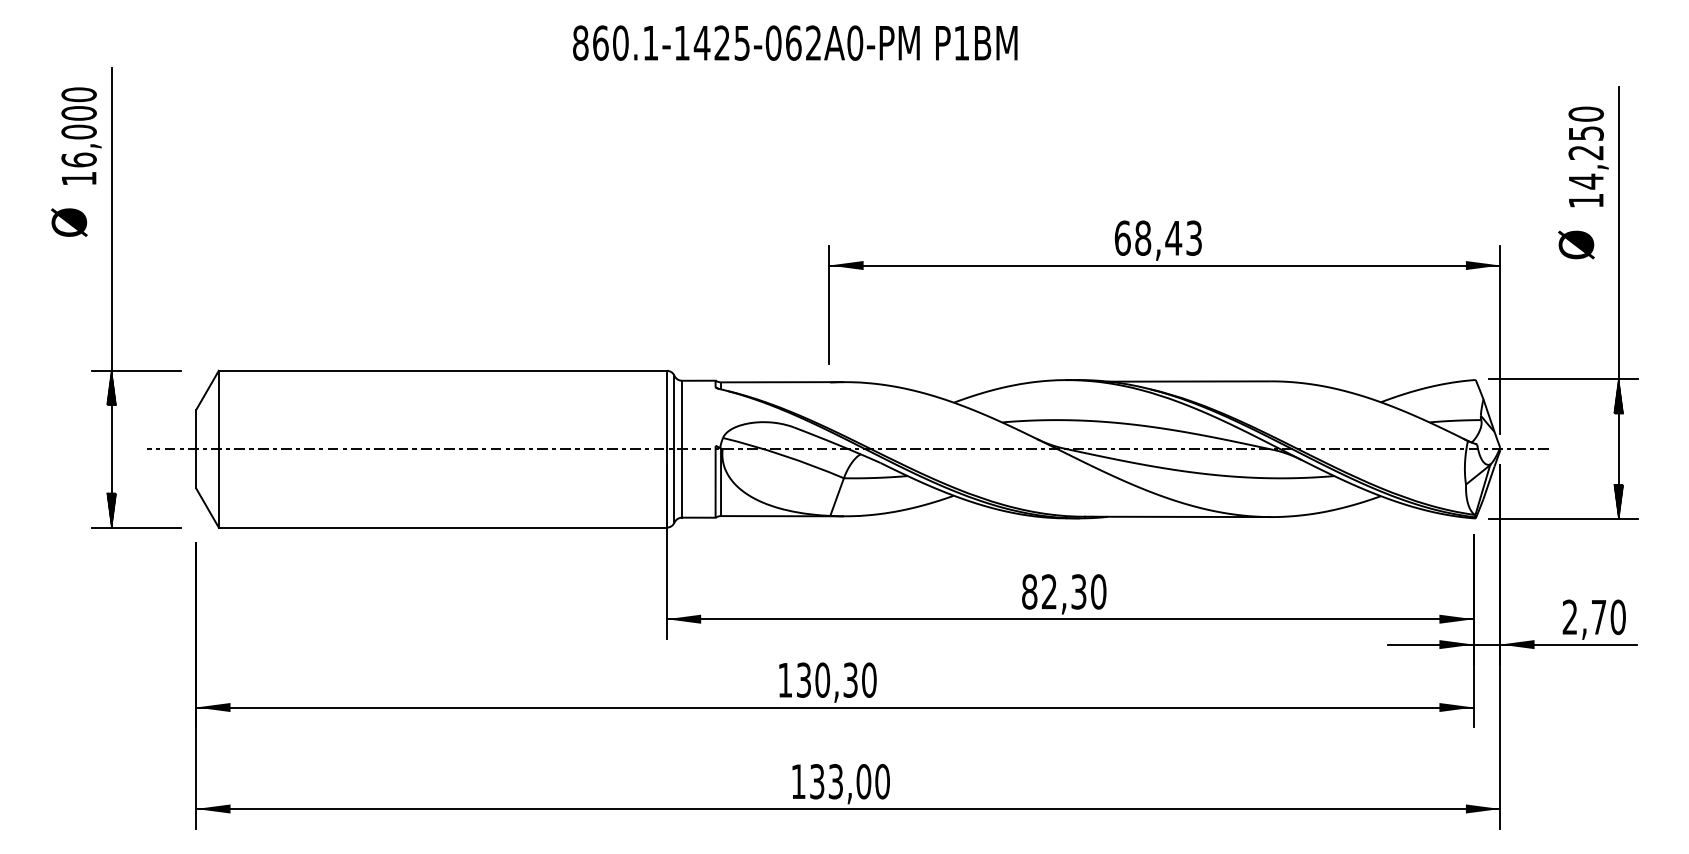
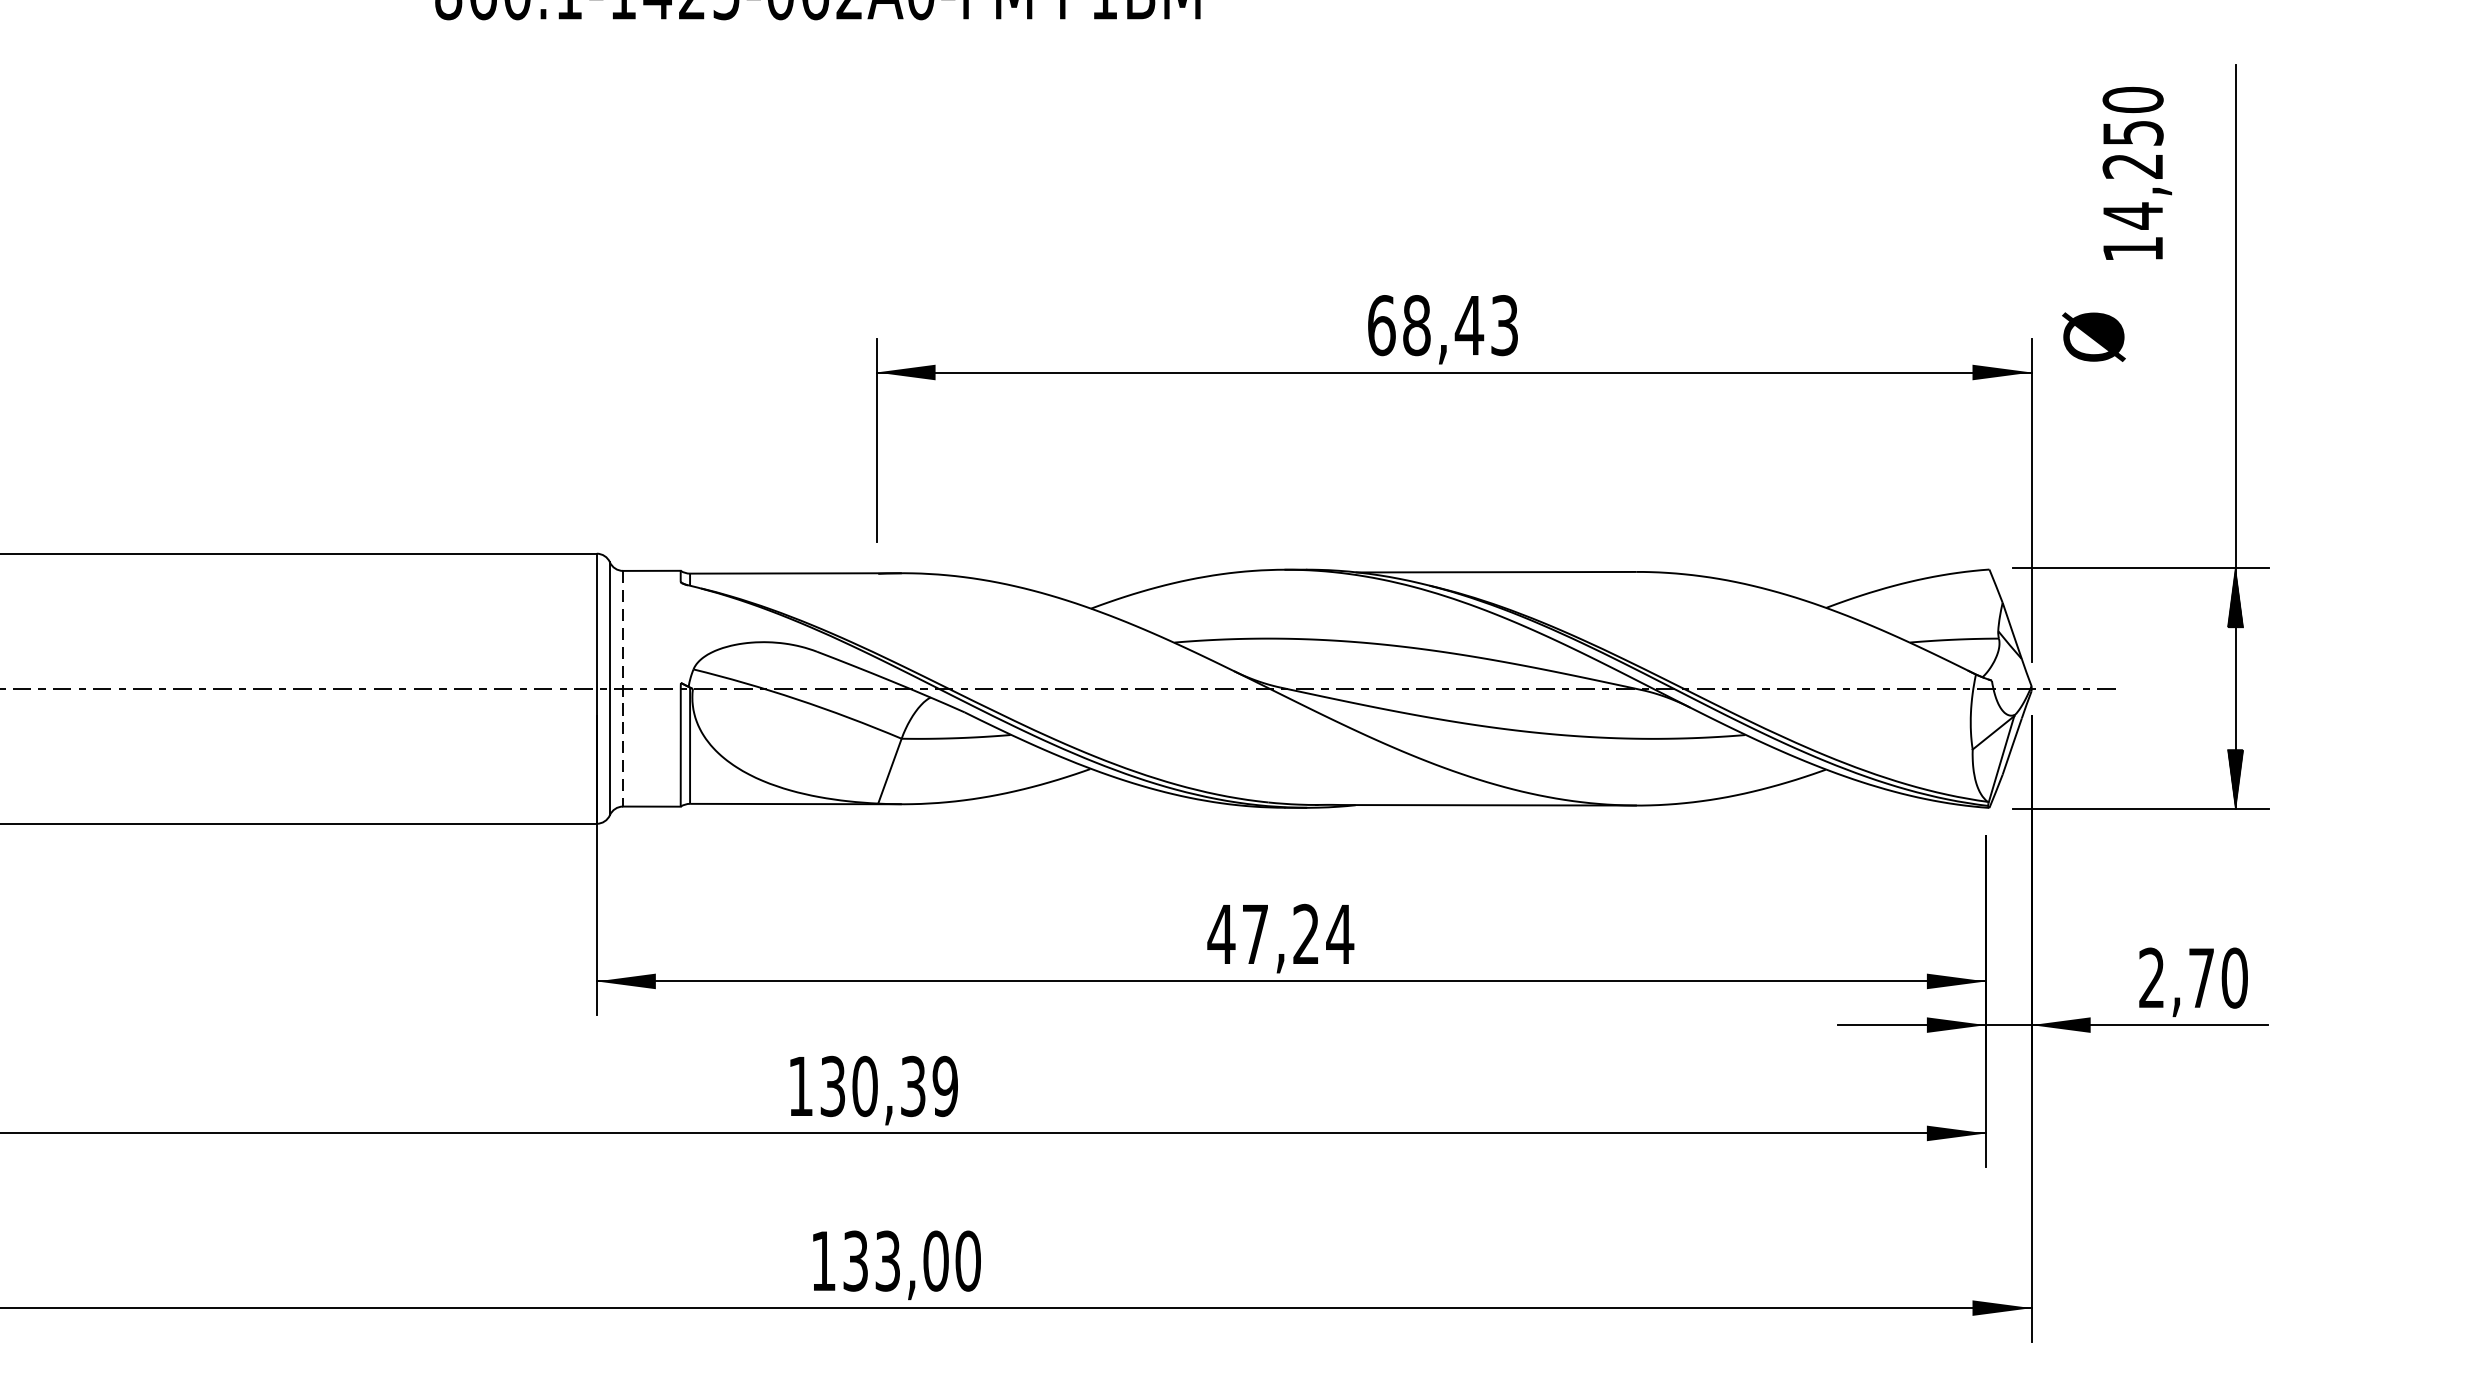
text: (1588, 156) -> (2137, 172), moved
text: (1576, 244) -> (2094, 336), moved
line: (682, 449) -> (623, 689), solid -> dashed
text: (1063, 591) -> (1279, 933), 82,30 -> 47,24
text: (869, 679) -> (945, 1085), 130,30 -> 130,39

